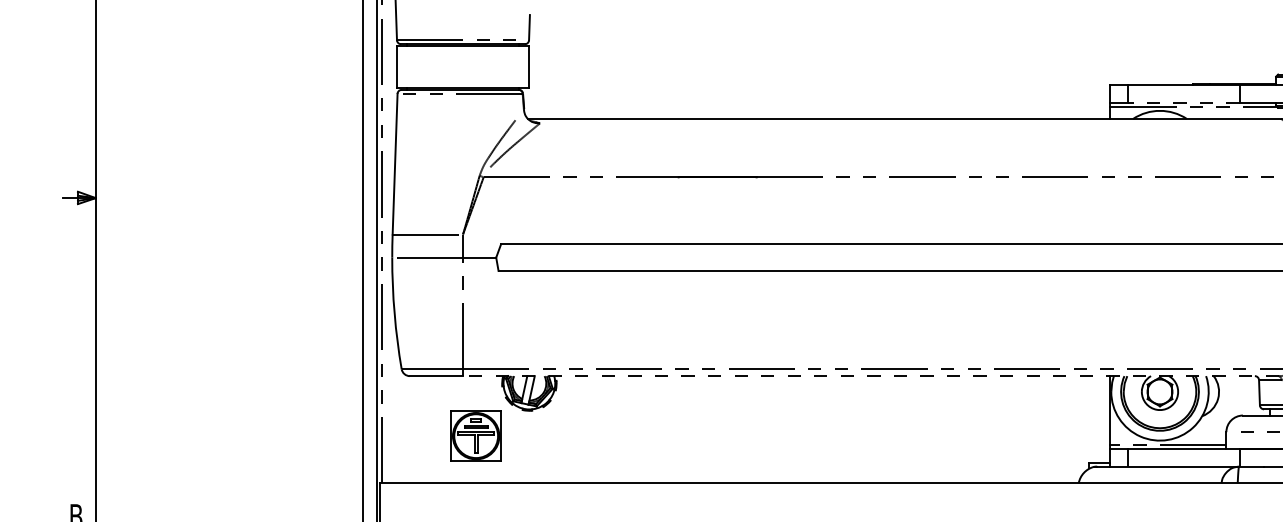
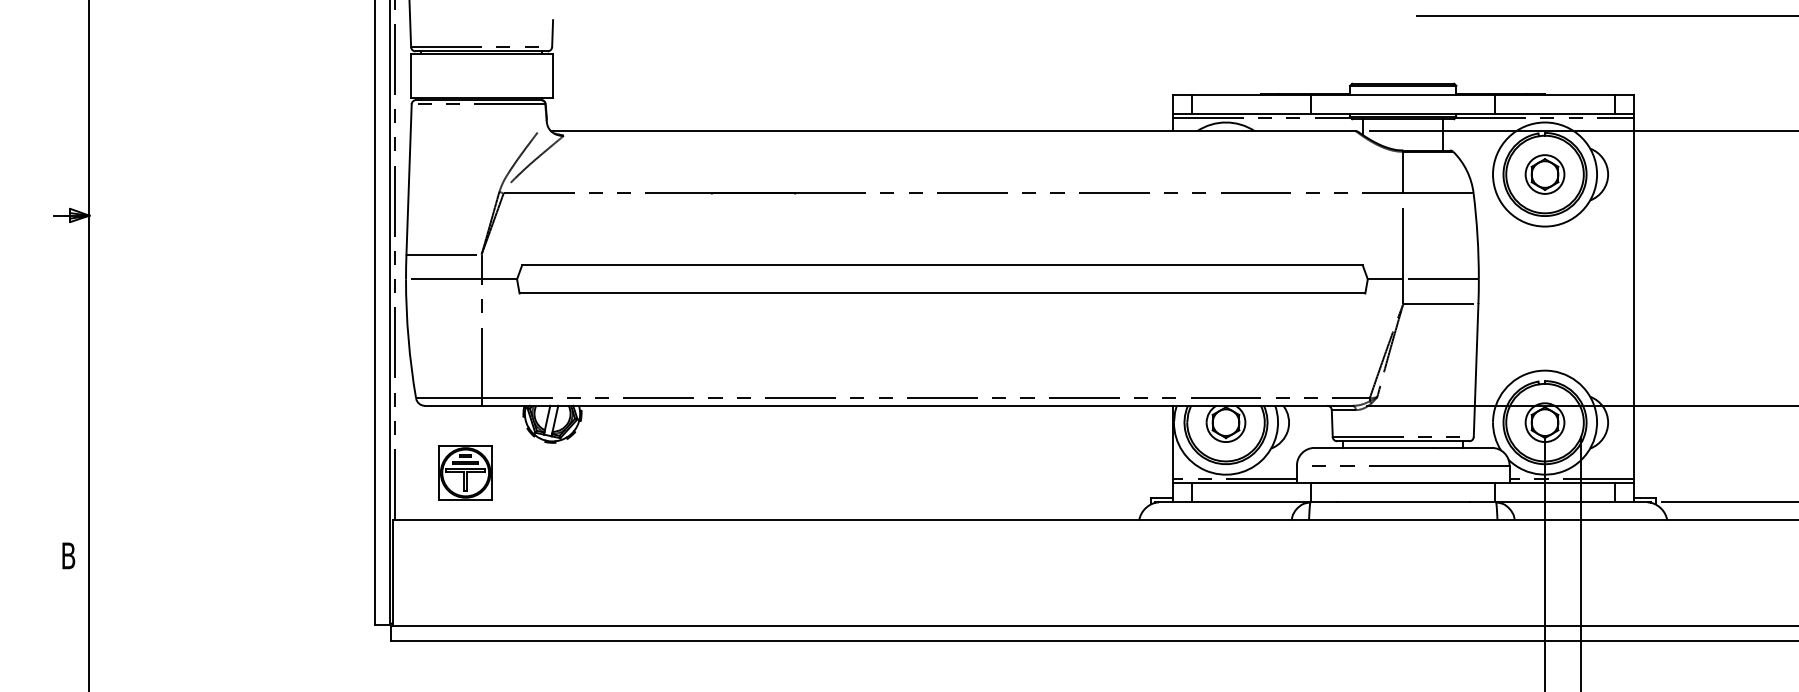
line: (1183, 102) -> (1251, 113), dashed -> solid
line: (871, 375) -> (917, 405), dashed -> solid
part: (476, 435) -> (465, 472), moved

